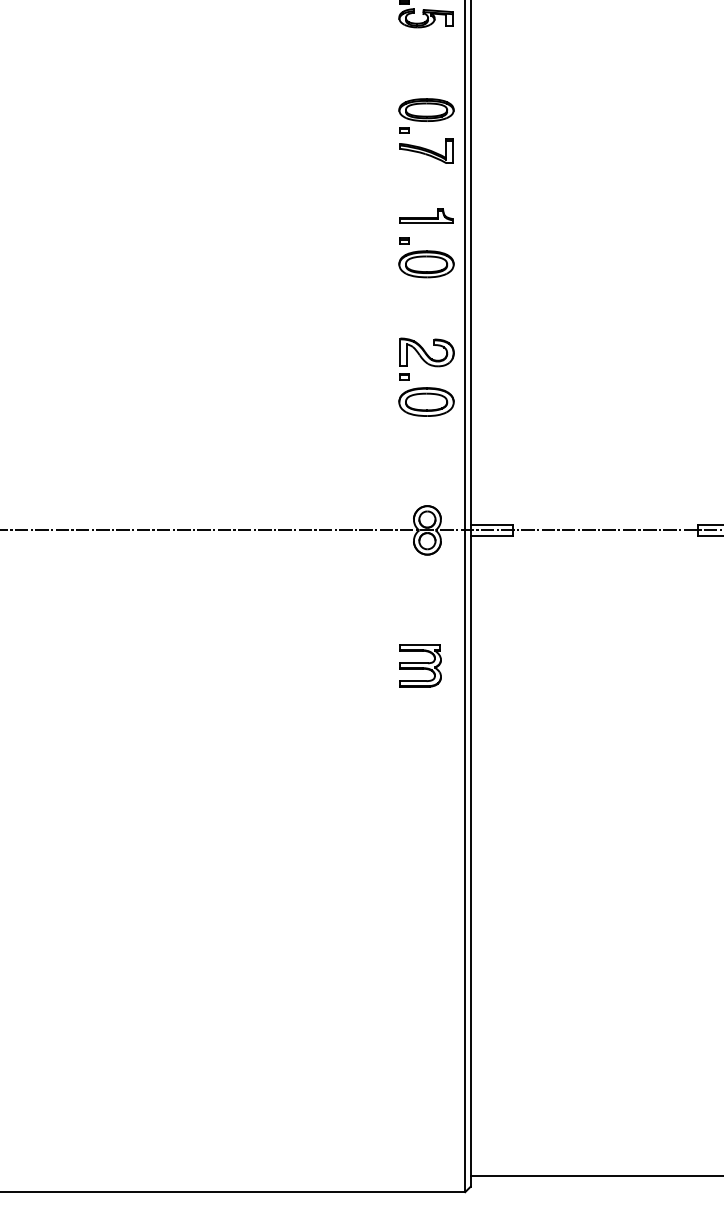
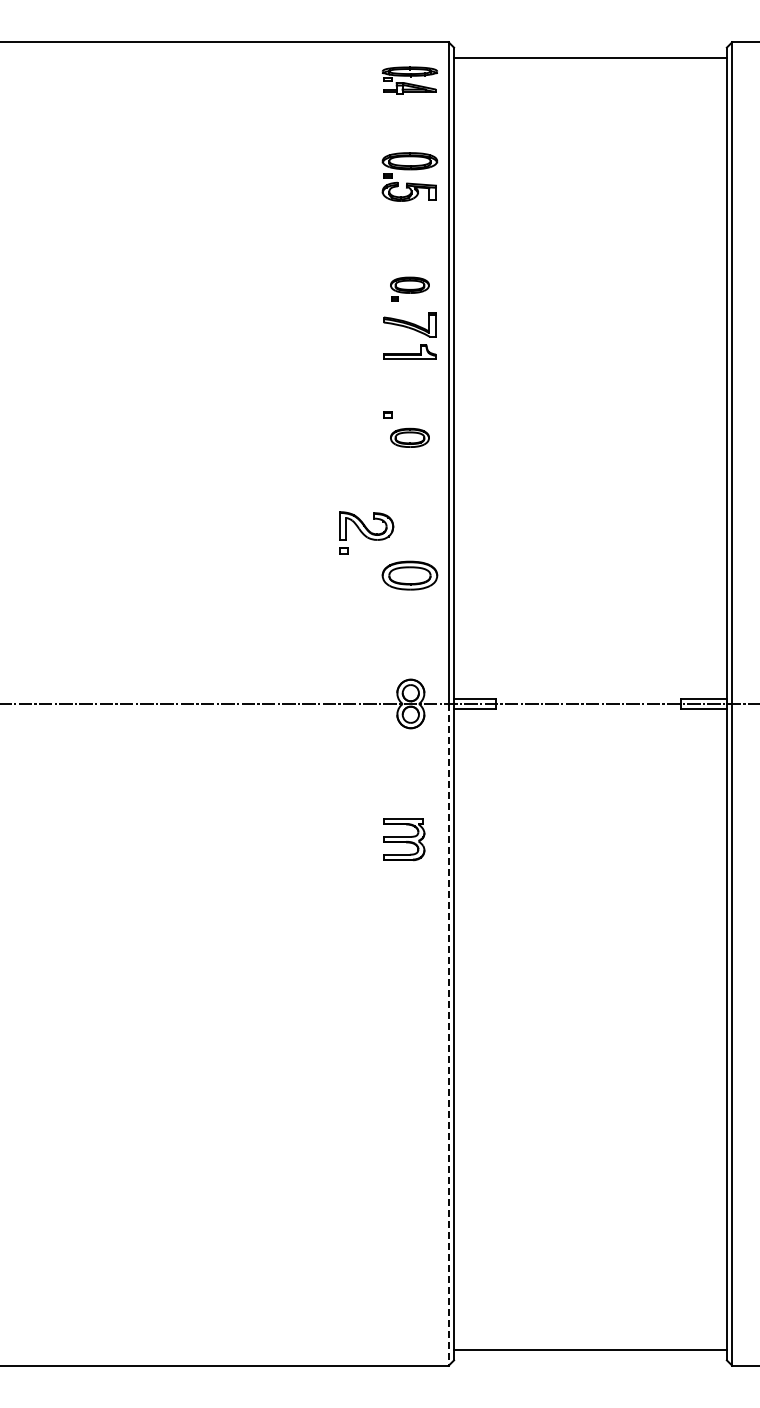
part: (426, 114) -> (409, 288), size x0.7
part: (426, 215) -> (409, 351), moved
part: (426, 263) -> (409, 437), size x0.7
part: (427, 358) -> (366, 532), moved
line: (465, 860) -> (448, 1034), solid -> dashed

